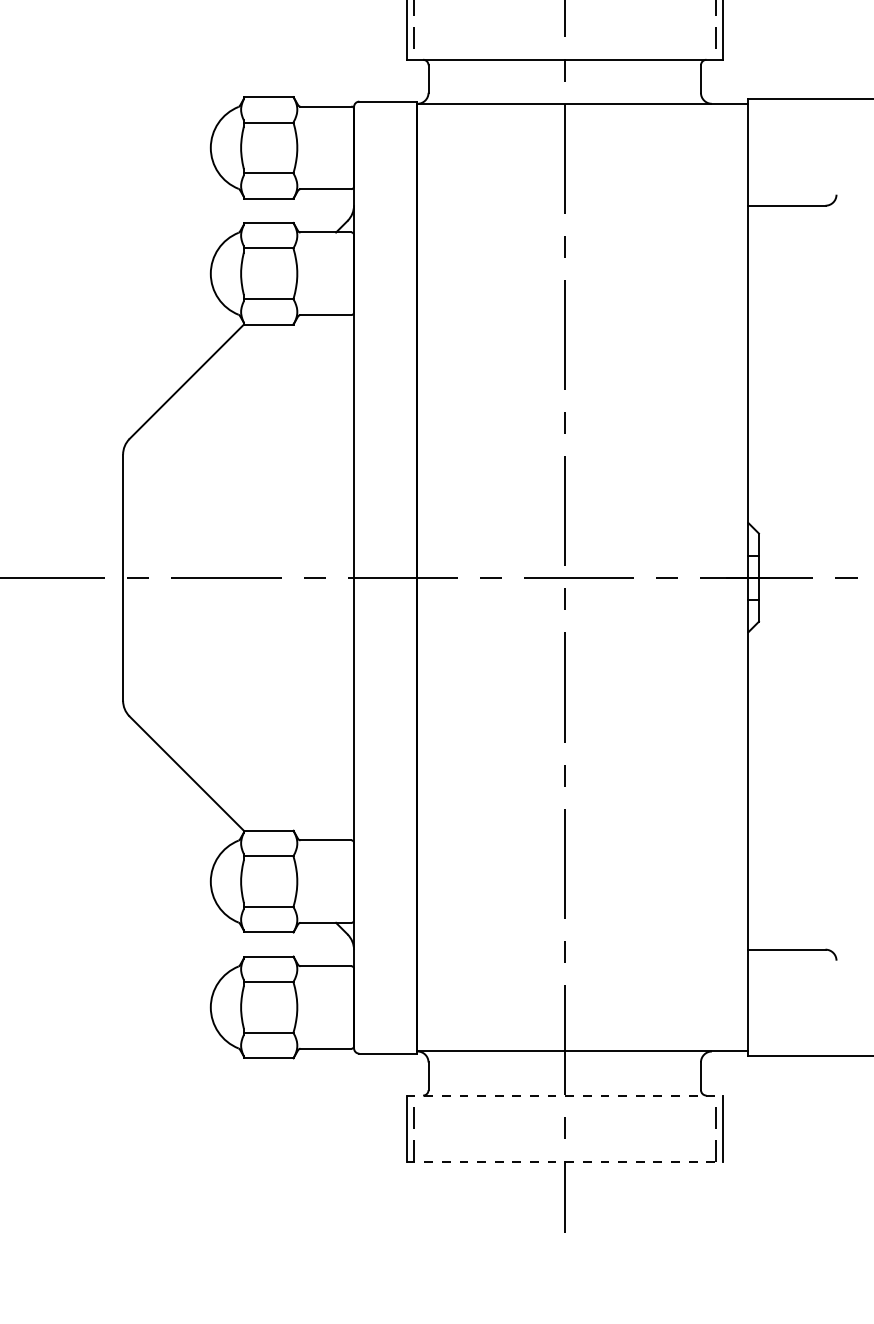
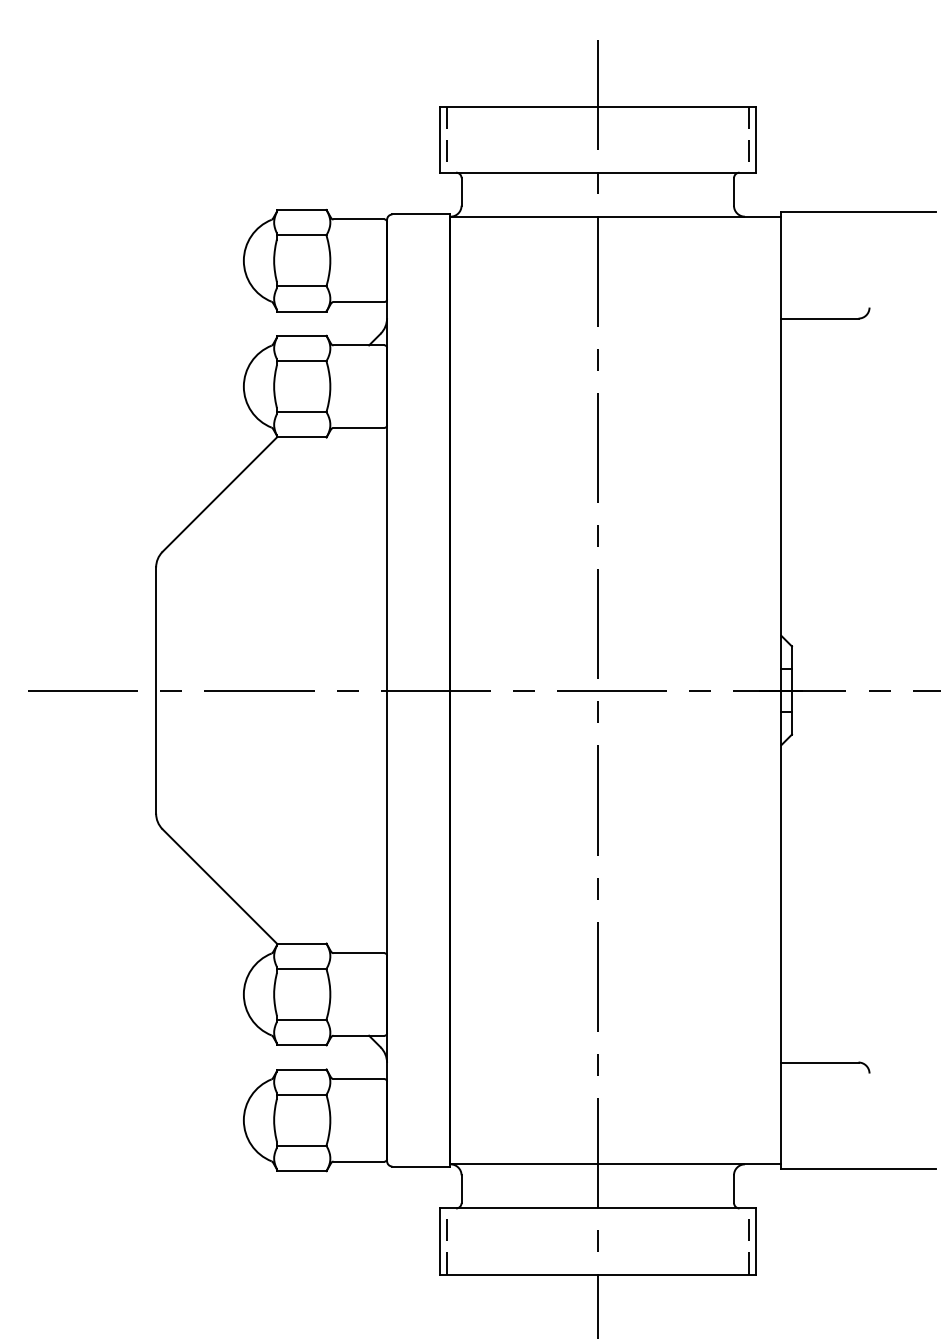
line: (565, 1095) -> (598, 1208), dashed -> solid
line: (565, 1161) -> (598, 1274), dashed -> solid

